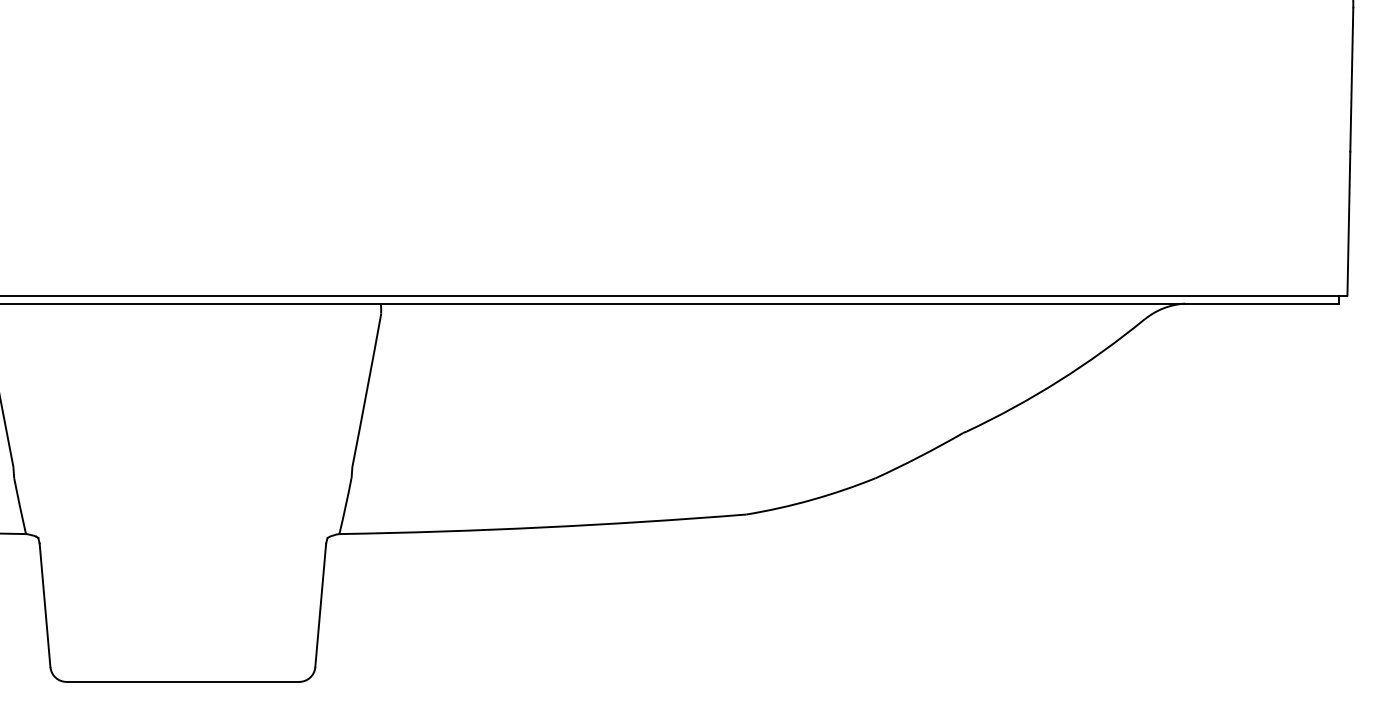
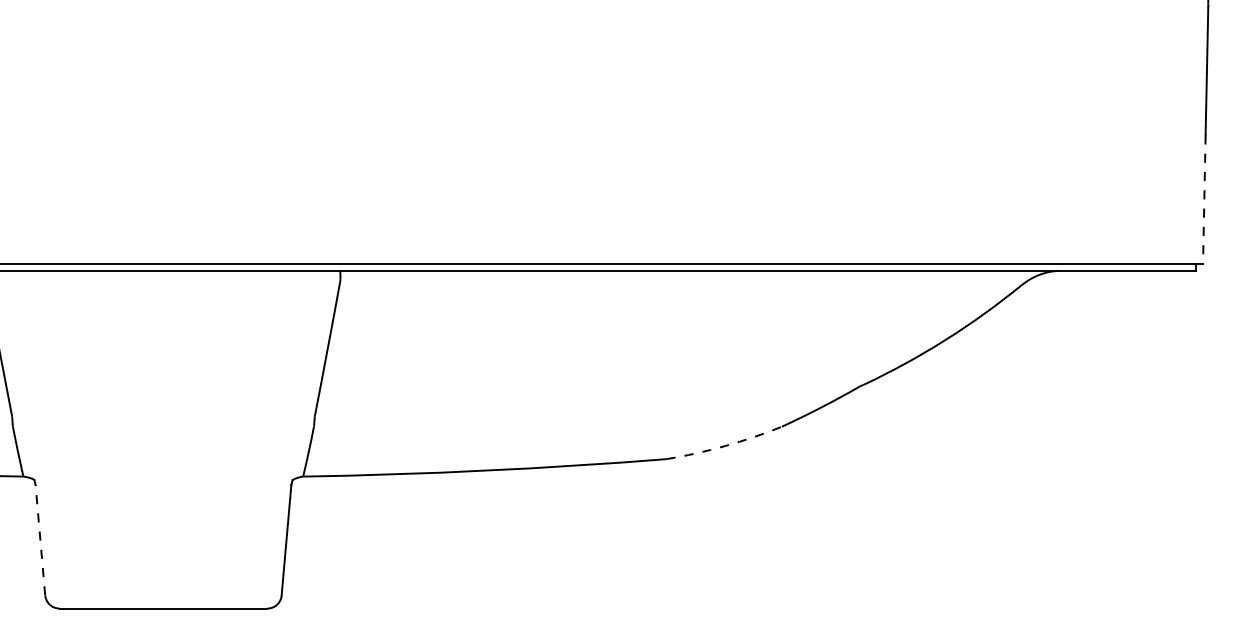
line: (1349, 224) -> (1204, 200), solid -> dashed
arc: (812, 500) -> (725, 446), solid -> dashed
line: (45, 604) -> (40, 539), solid -> dashed

